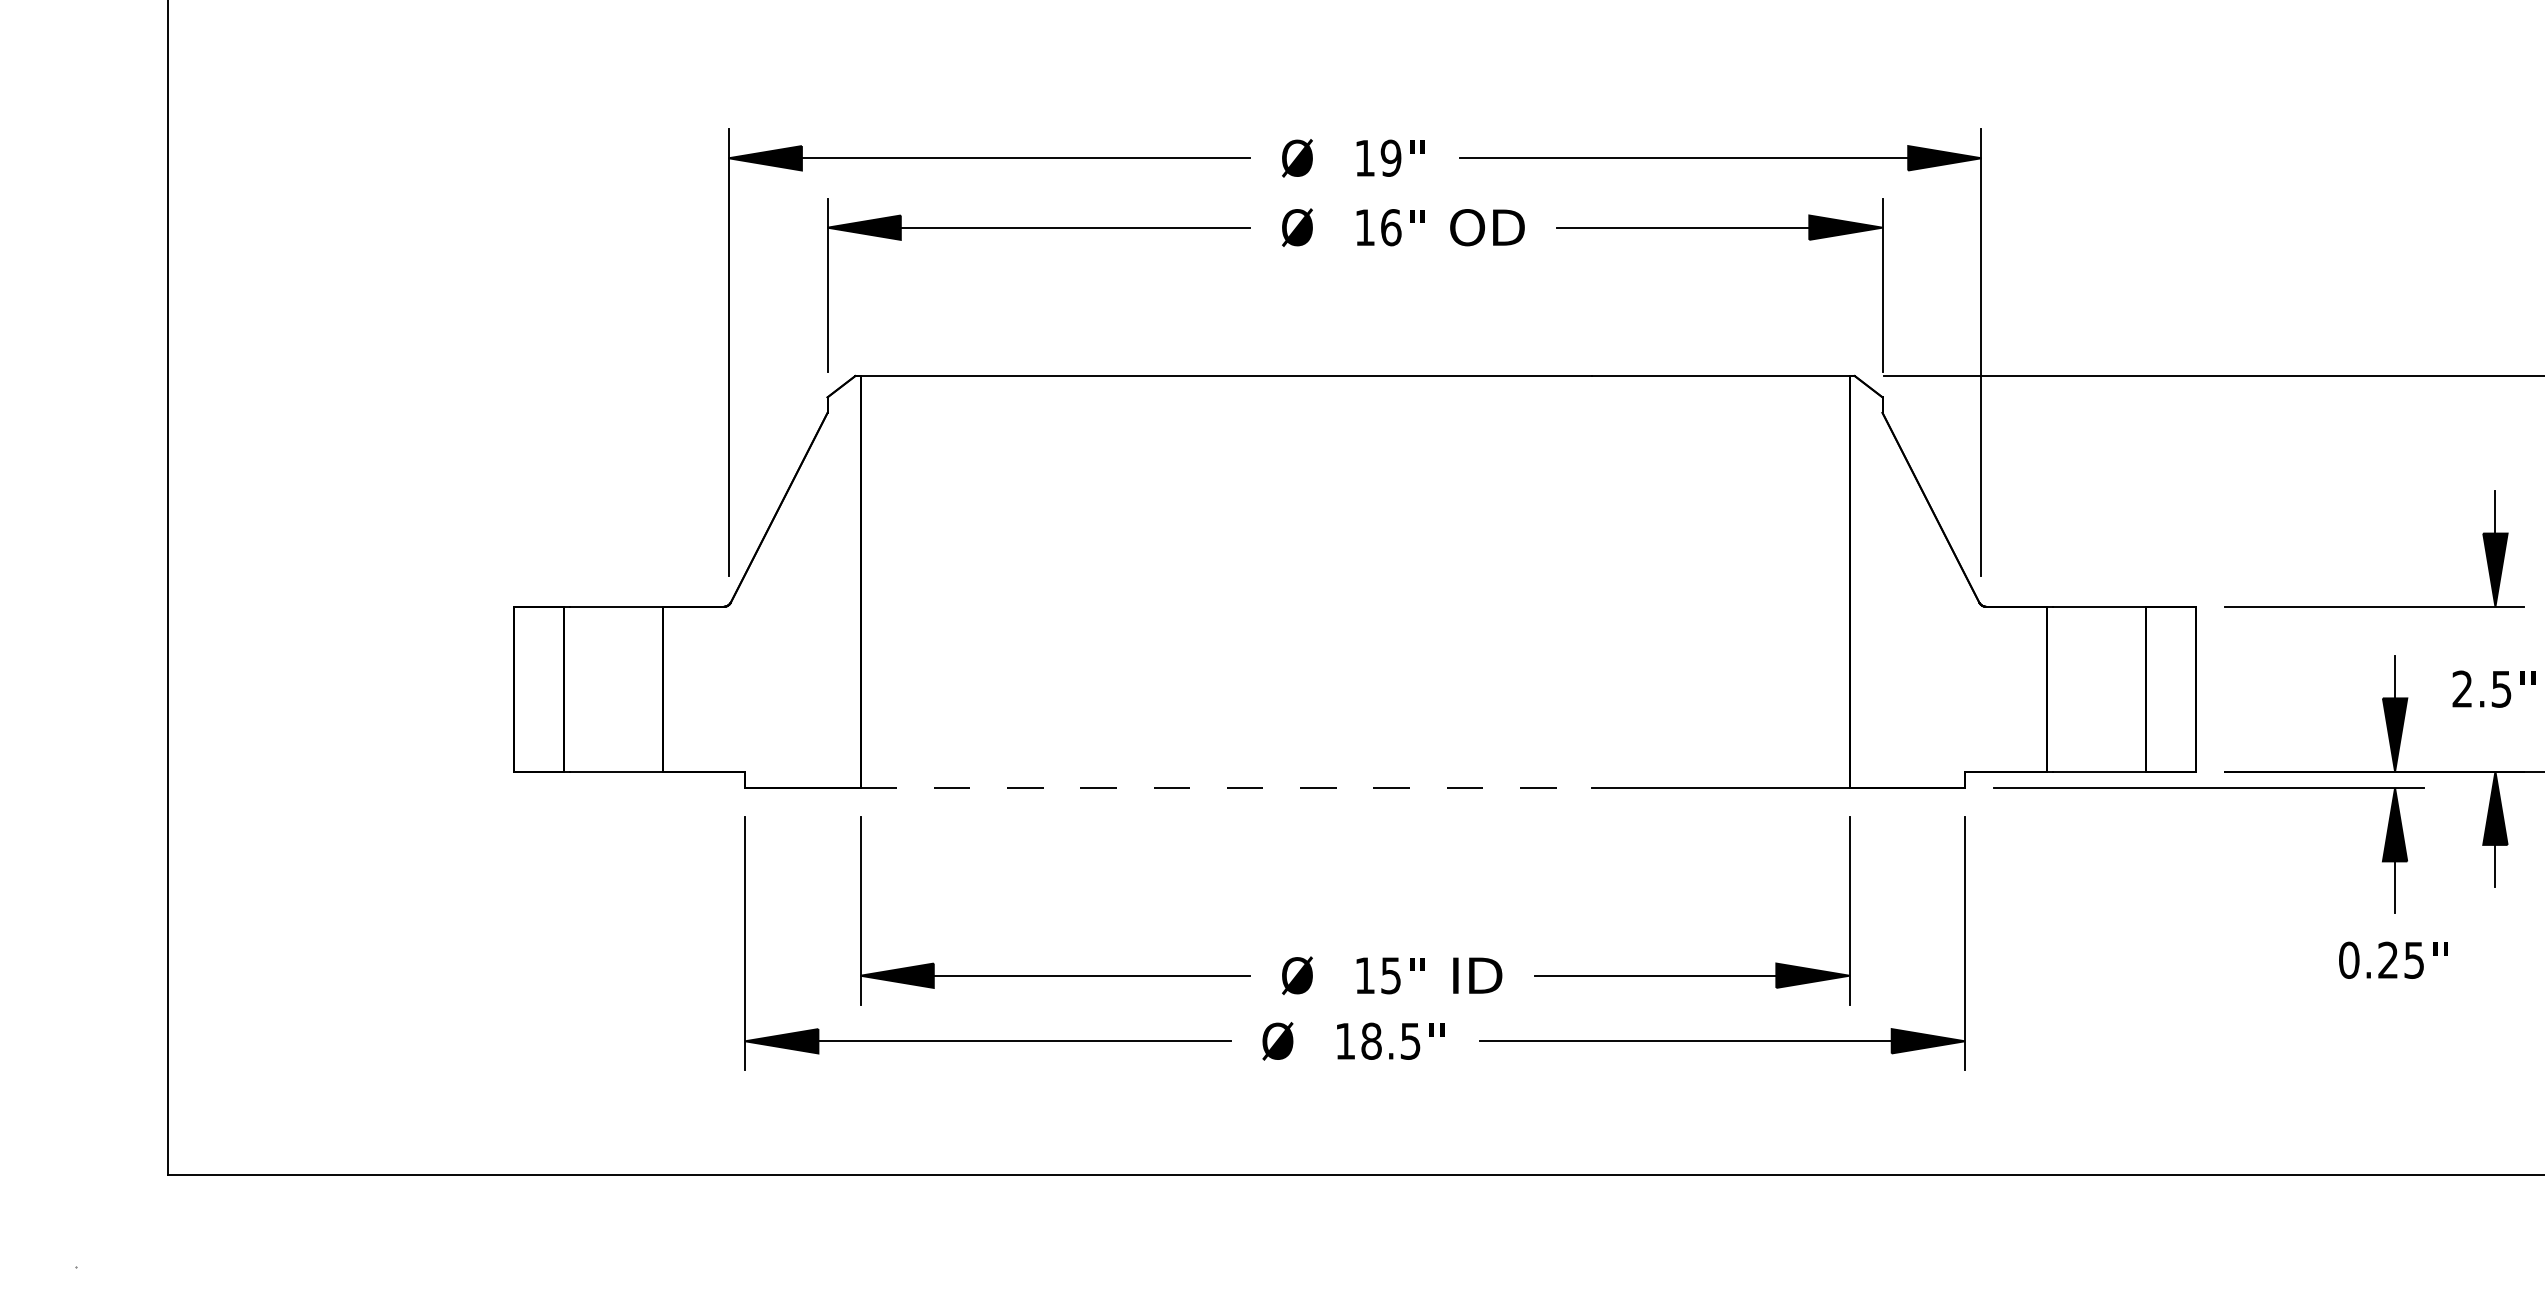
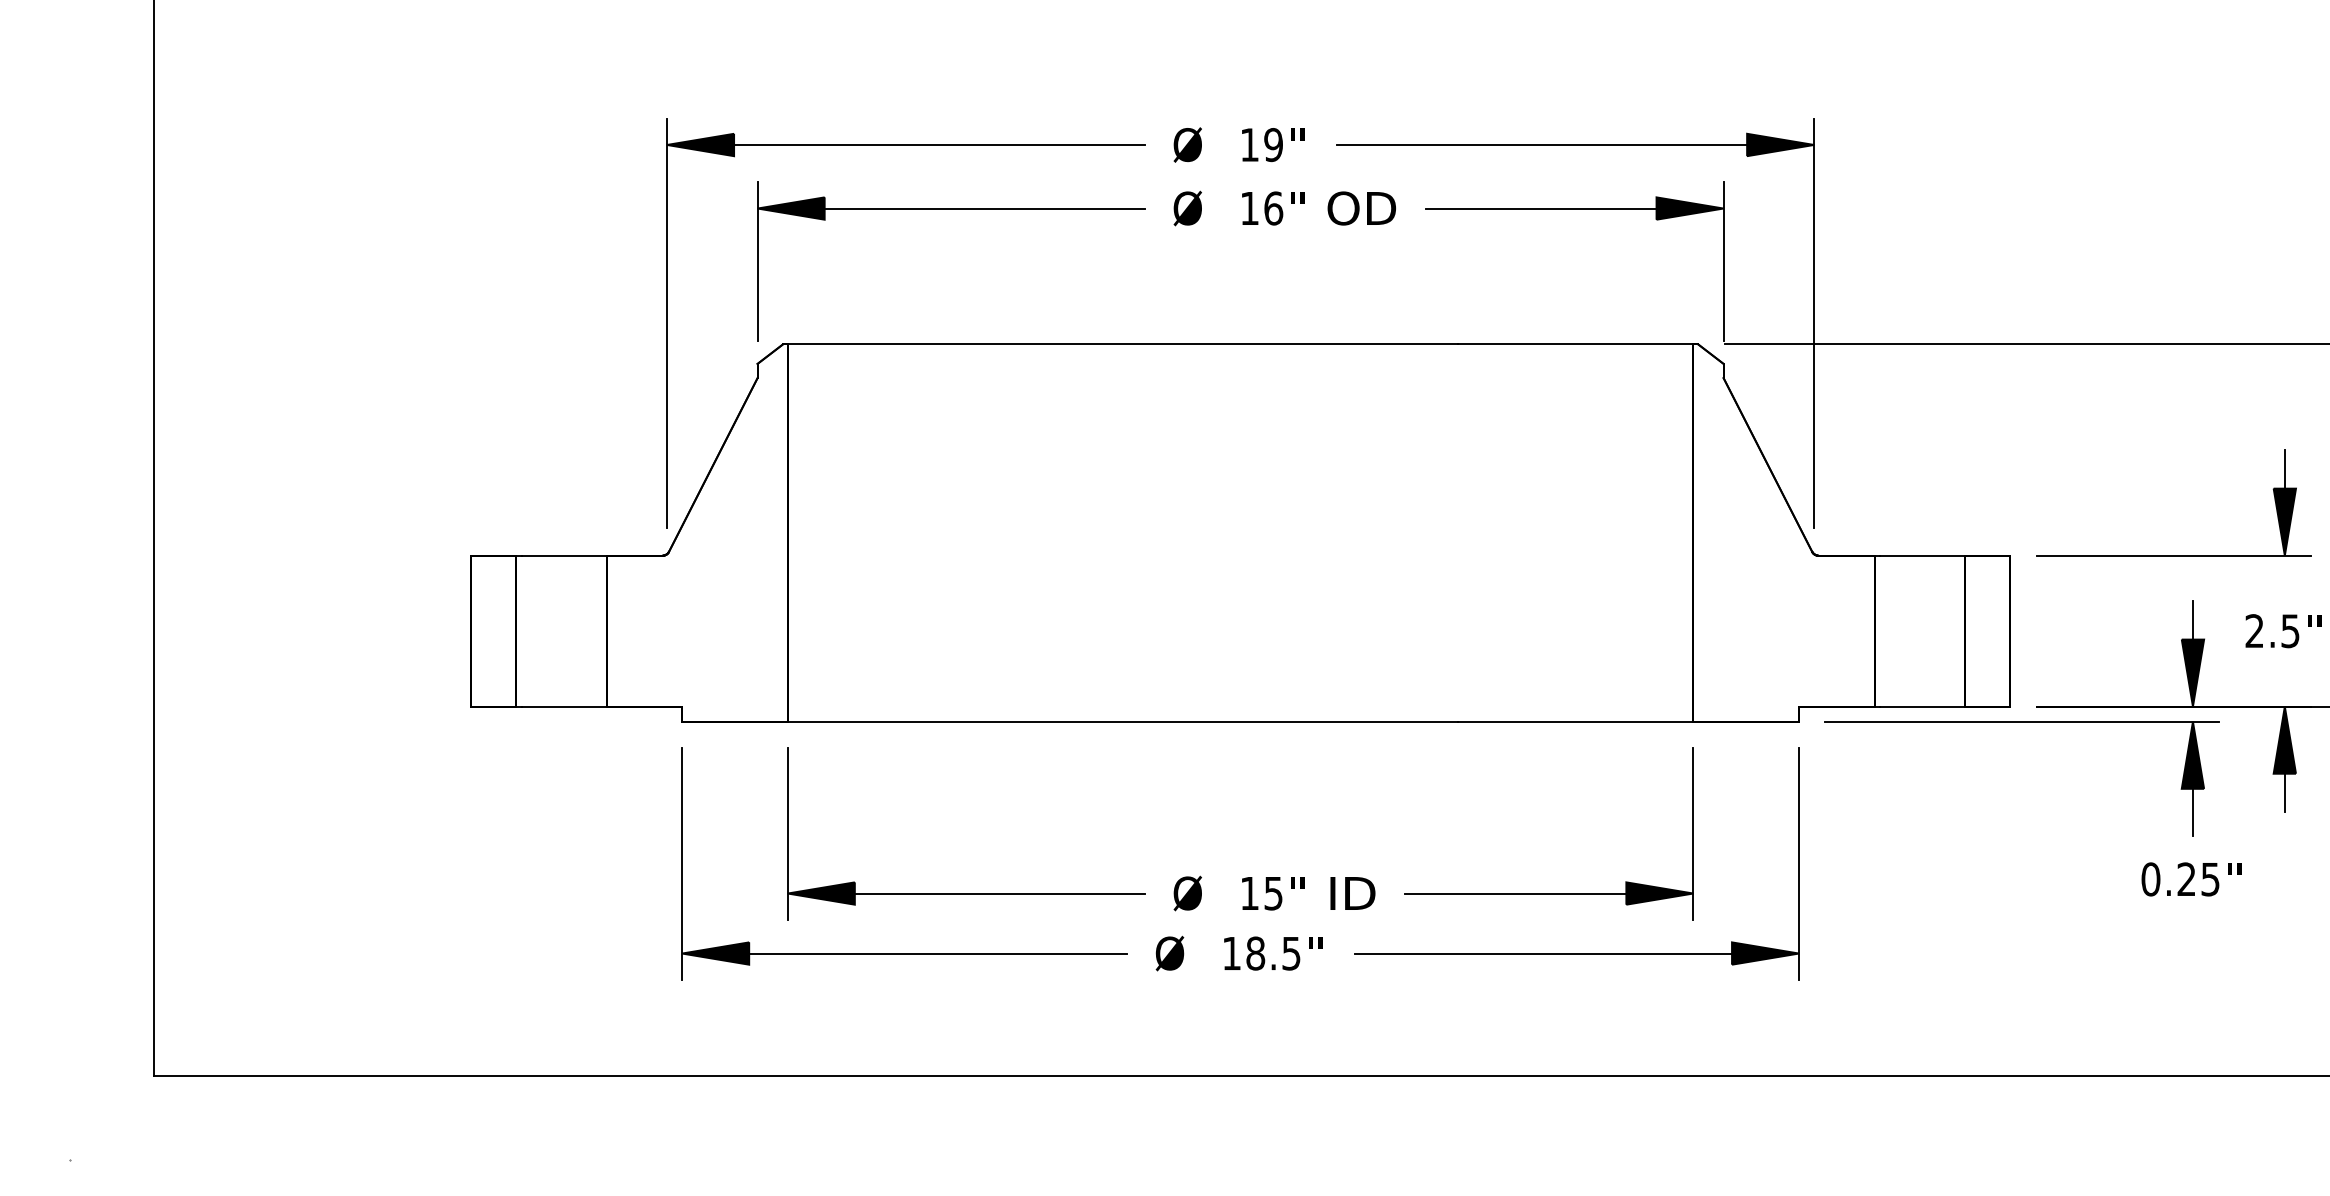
line: (1226, 788) -> (1122, 722), dashed -> solid

